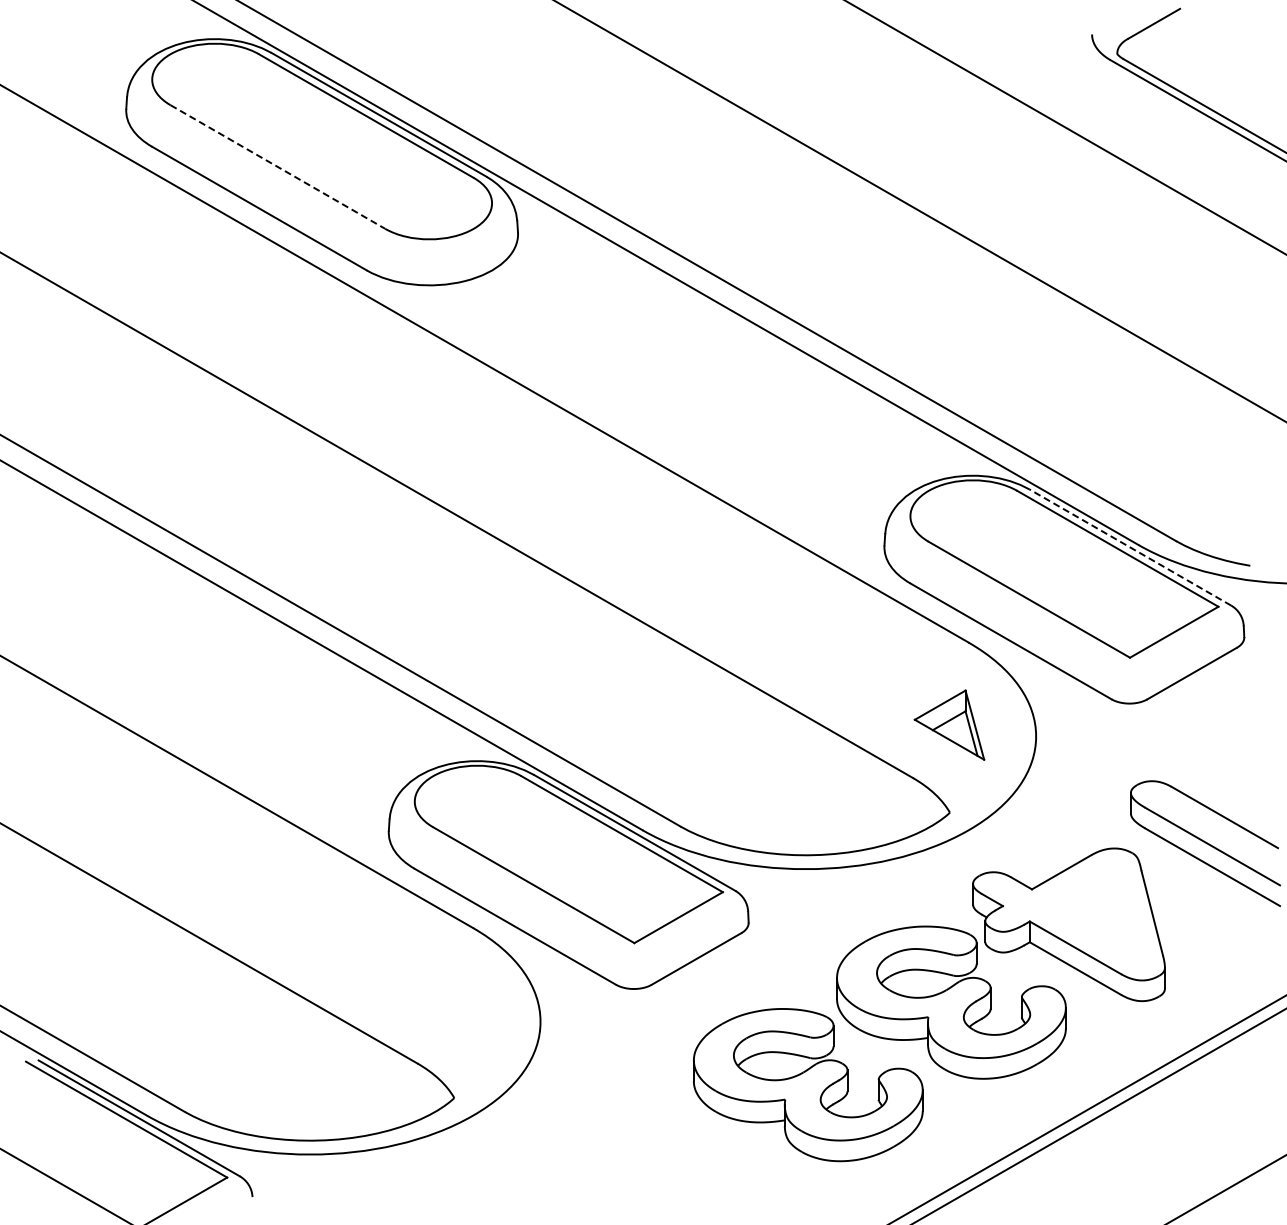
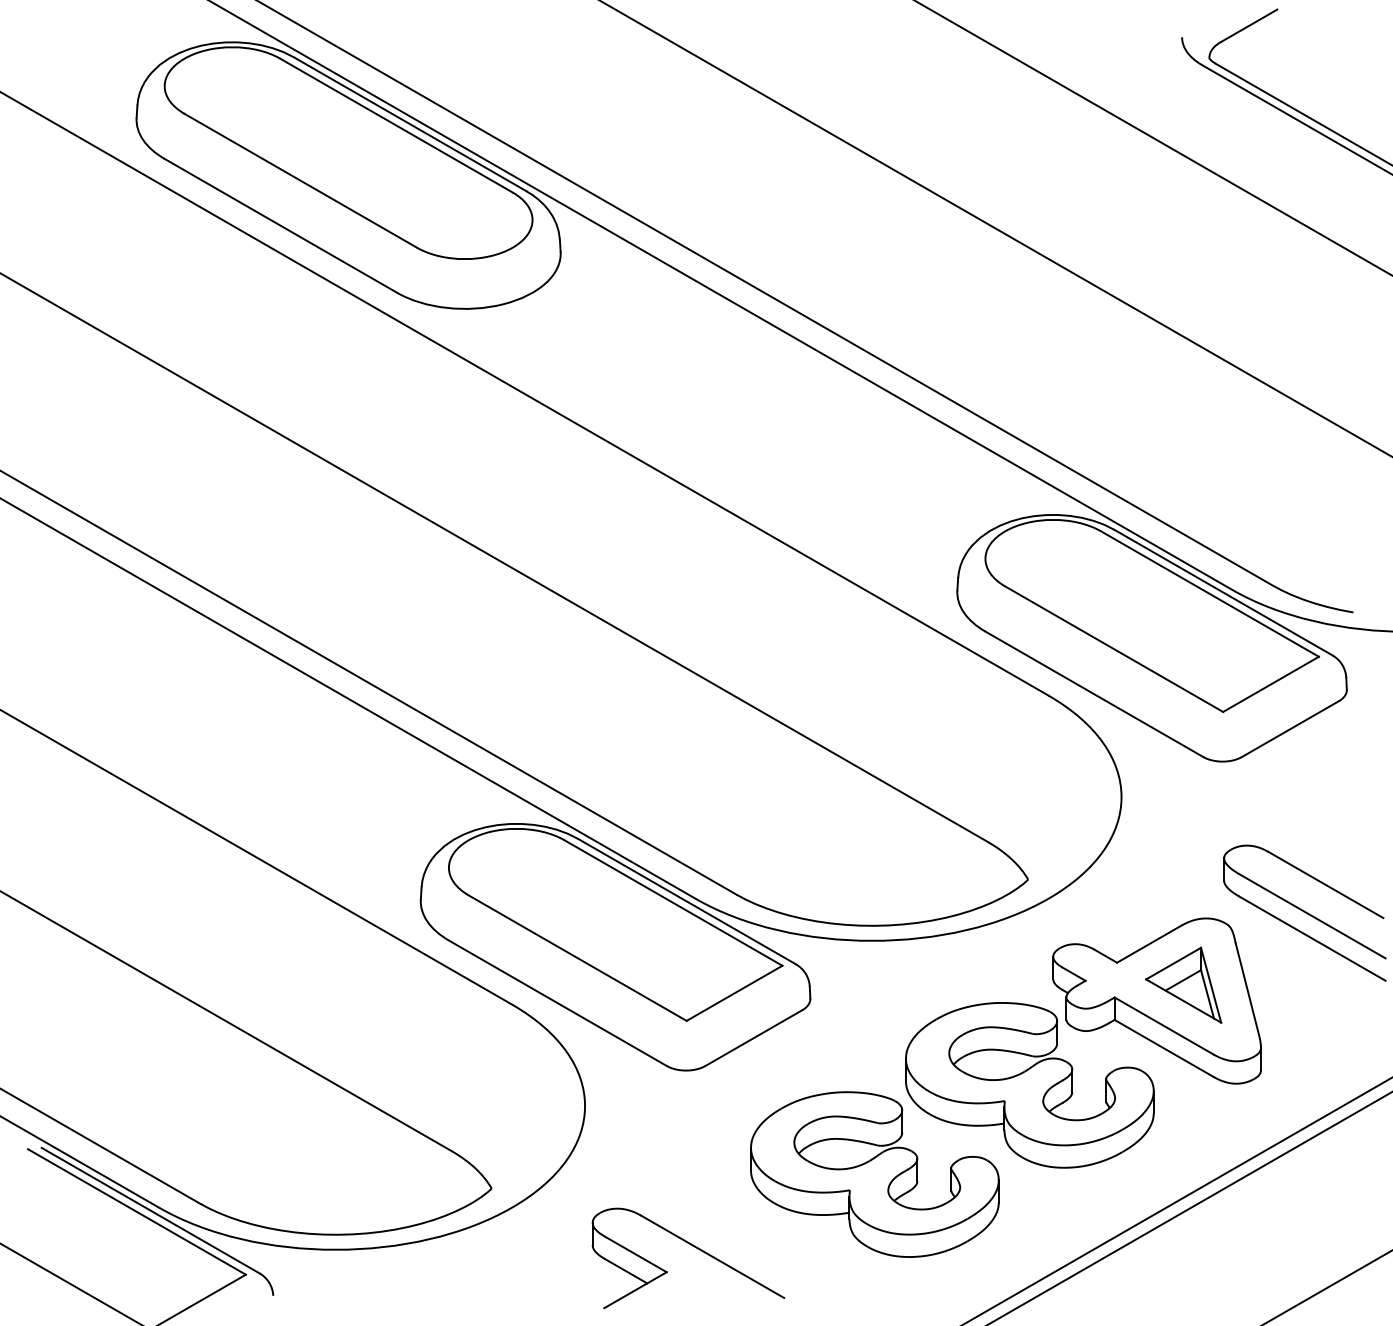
line: (277, 167) -> (300, 181), dashed -> solid
line: (1130, 547) -> (1223, 592), dashed -> solid
part: (949, 724) -> (1183, 984), moved
part: (641, 1152) -> (694, 1247), added

